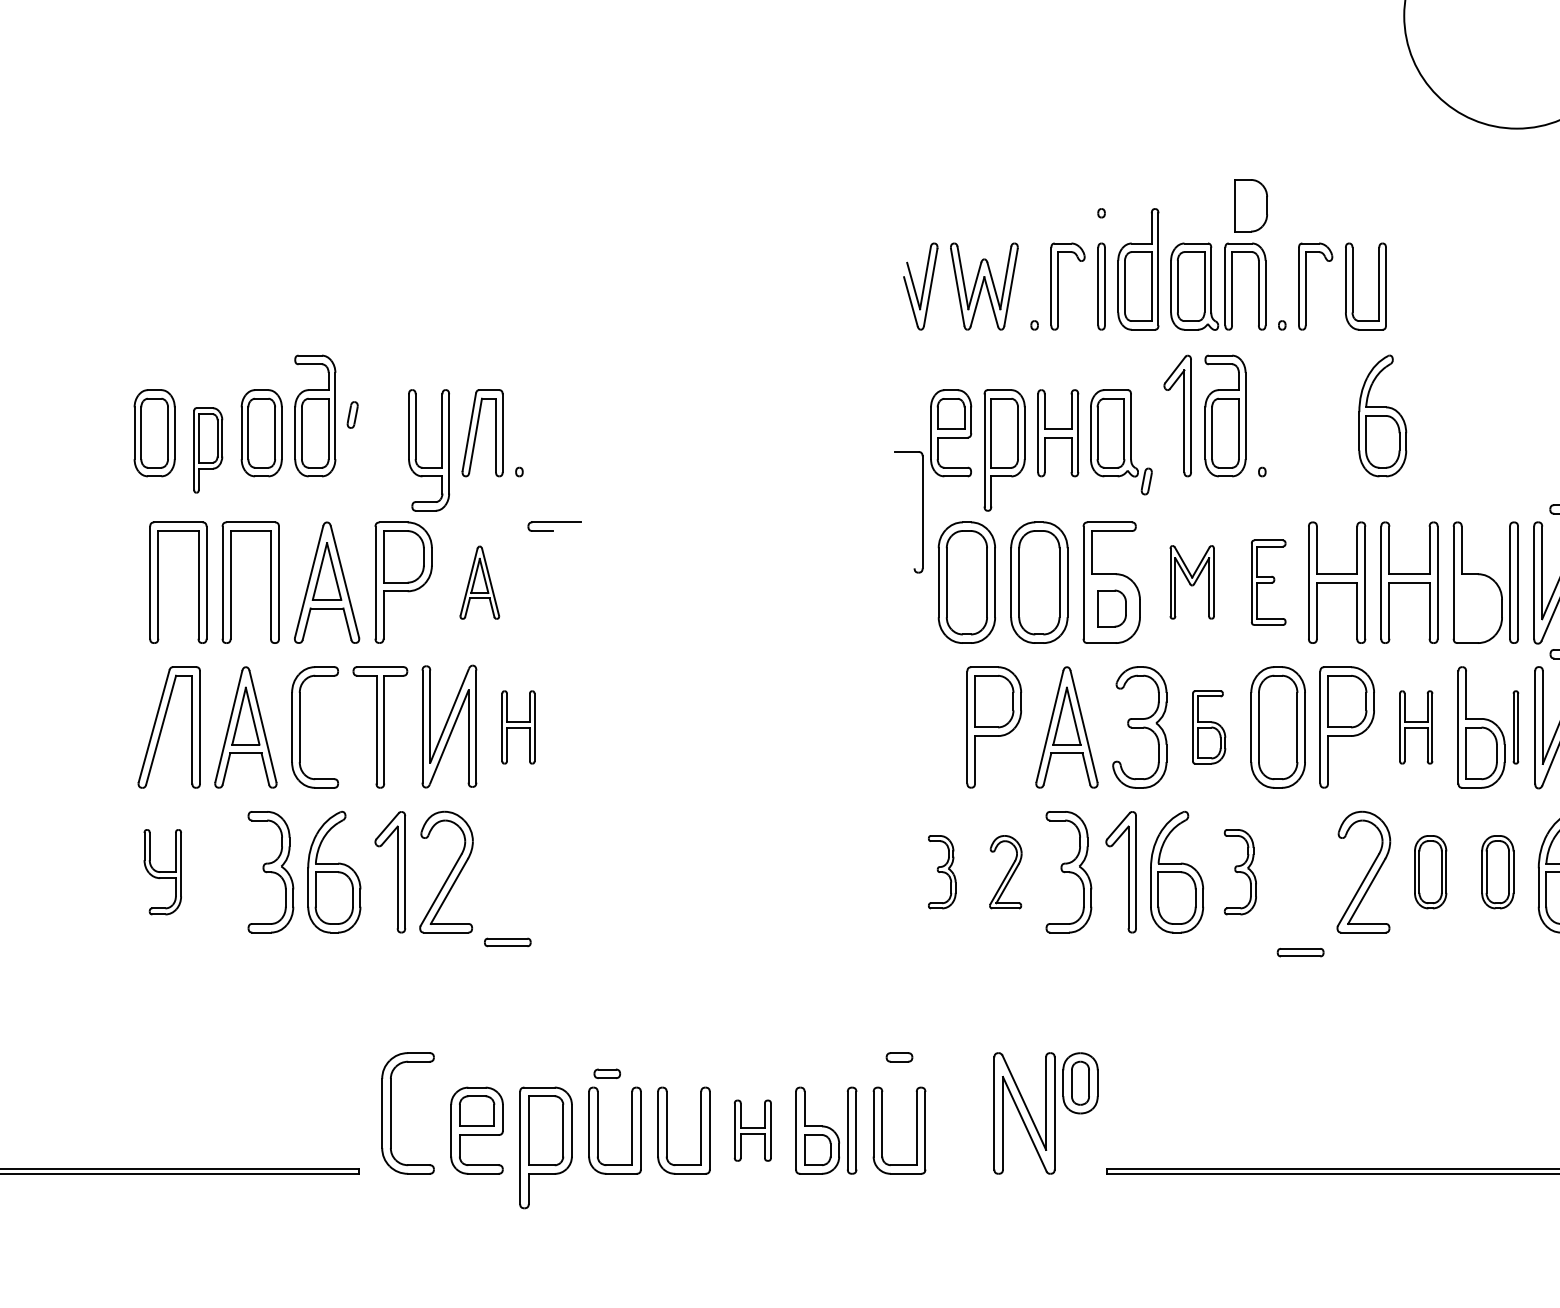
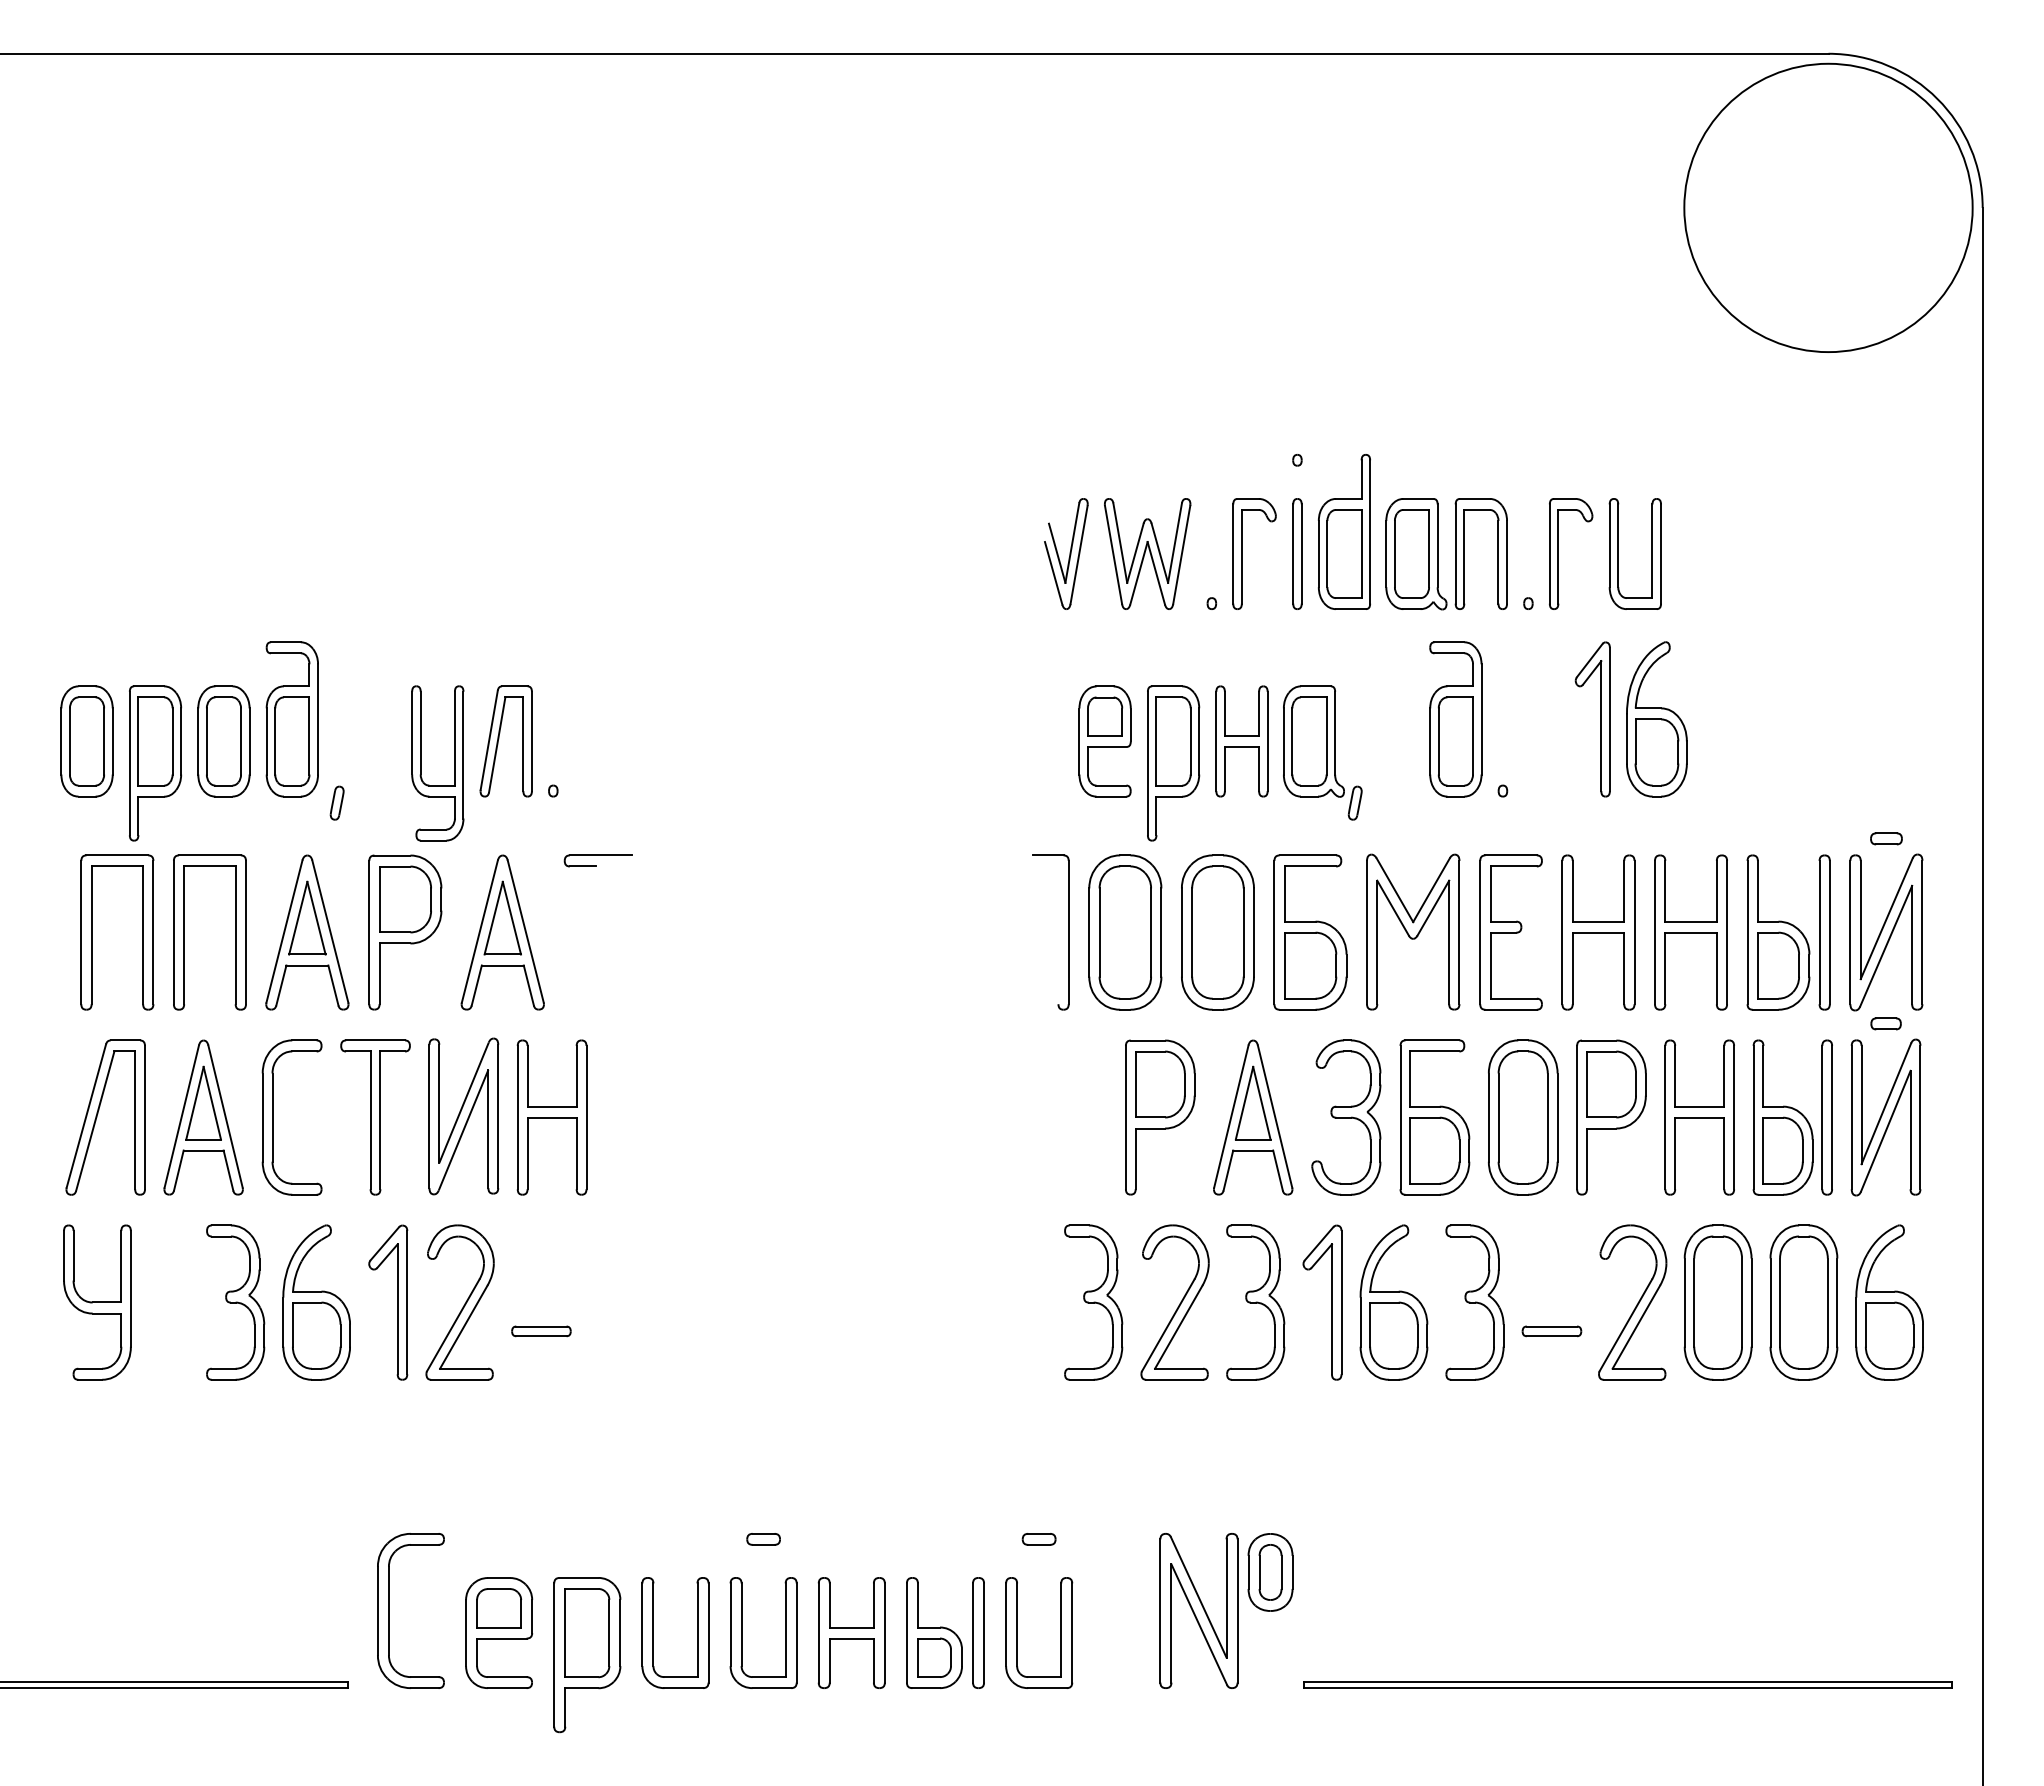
part: (1251, 205) -> (1778, 965), moved
part: (352, 414) -> (336, 802), moved
part: (1183, 416) -> (1600, 719), moved
part: (208, 450) -> (155, 763), size x1.43
part: (922, 512) -> (1068, 932), moved
part: (1192, 581) -> (1413, 931), size x1.67
part: (479, 582) -> (502, 932), size x1.67
part: (1268, 582) -> (1510, 932), size x1.43
part: (1111, 608) -> (1310, 965), size x1.43
part: (518, 727) -> (551, 1117), size x1.67
part: (1208, 727) -> (1434, 1117), size x1.67
part: (1416, 727) -> (1699, 1117), size x1.67
part: (1515, 727) -> (1826, 1117), size x1.67
part: (162, 872) -> (97, 1302), size x1.43
part: (942, 872) -> (1093, 1302), size x1.67
part: (1005, 872) -> (1174, 1302), size x1.67
part: (1240, 872) -> (1474, 1302), size x1.43
part: (1430, 872) -> (1717, 1302), size x1.67
part: (1497, 872) -> (1803, 1302), size x1.67
part: (507, 942) -> (541, 1331), moved
part: (1300, 952) -> (1551, 1331), moved
part: (607, 1073) -> (763, 1539), moved
part: (752, 1130) -> (851, 1632), size x1.43

